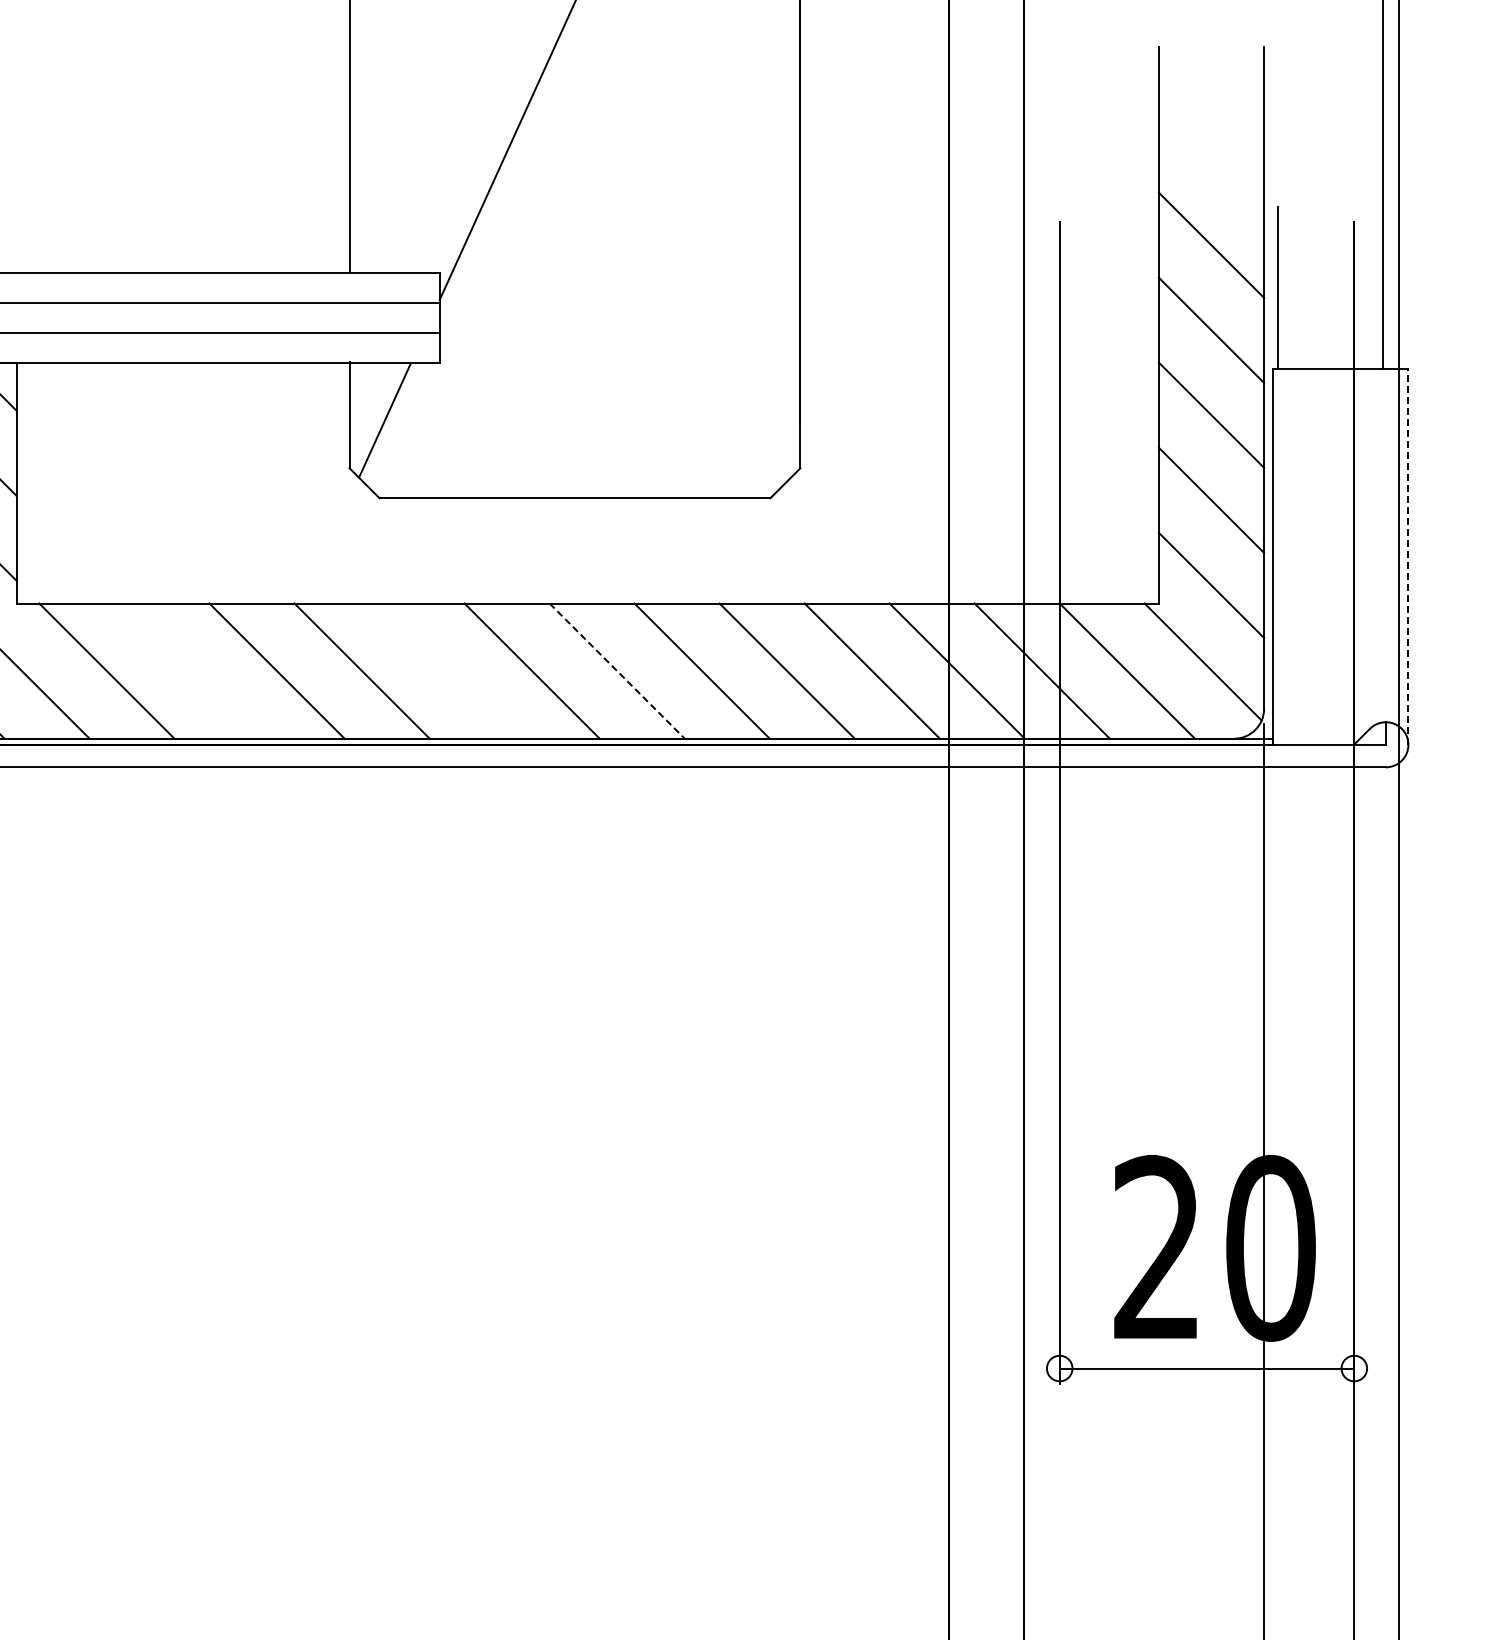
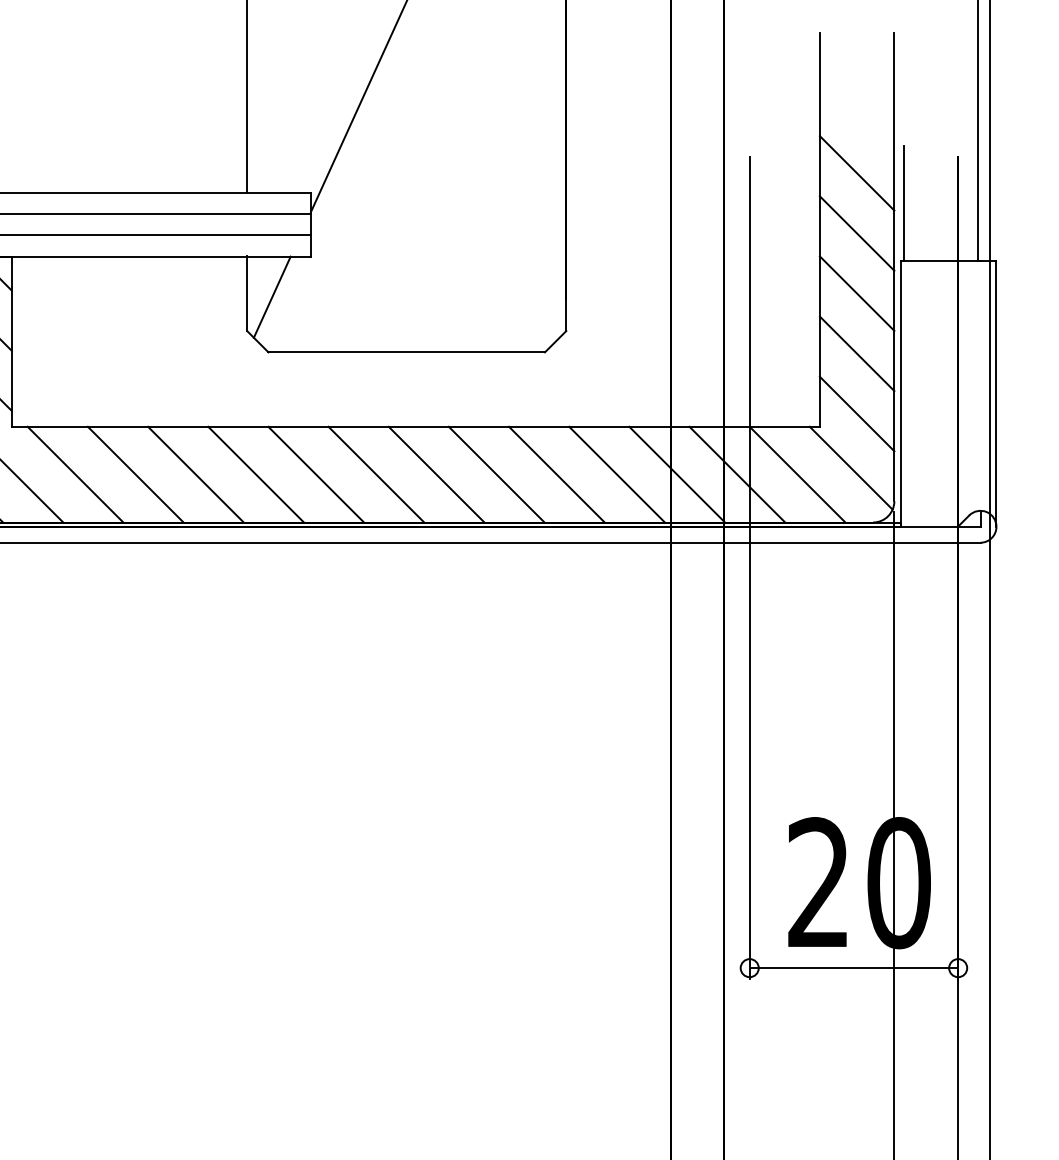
line: (1408, 556) -> (996, 393), dashed -> solid
line: (191, 670) -> (135, 474), added
line: (446, 670) -> (315, 474), added
line: (617, 671) -> (436, 474), dashed -> solid

